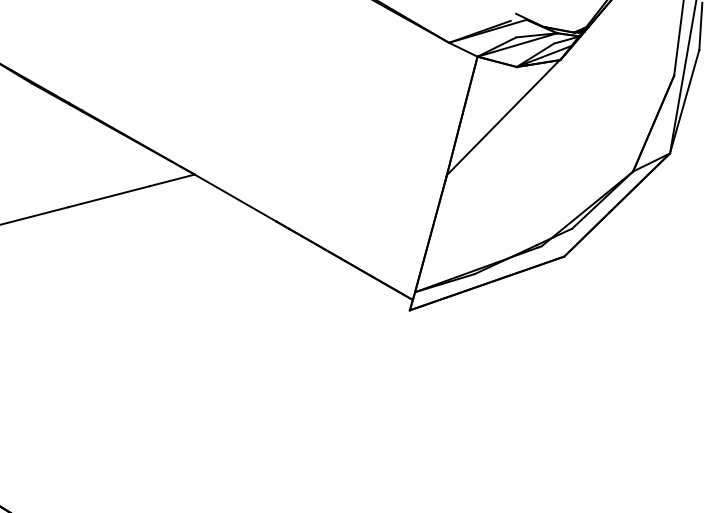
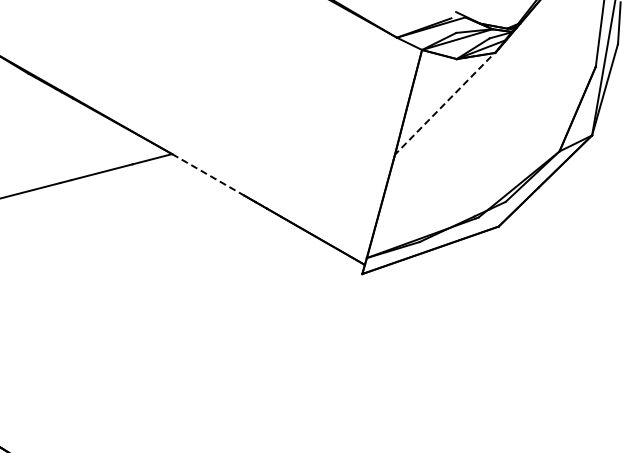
line: (505, 116) -> (446, 102), solid -> dashed
line: (235, 197) -> (208, 174), solid -> dashed

